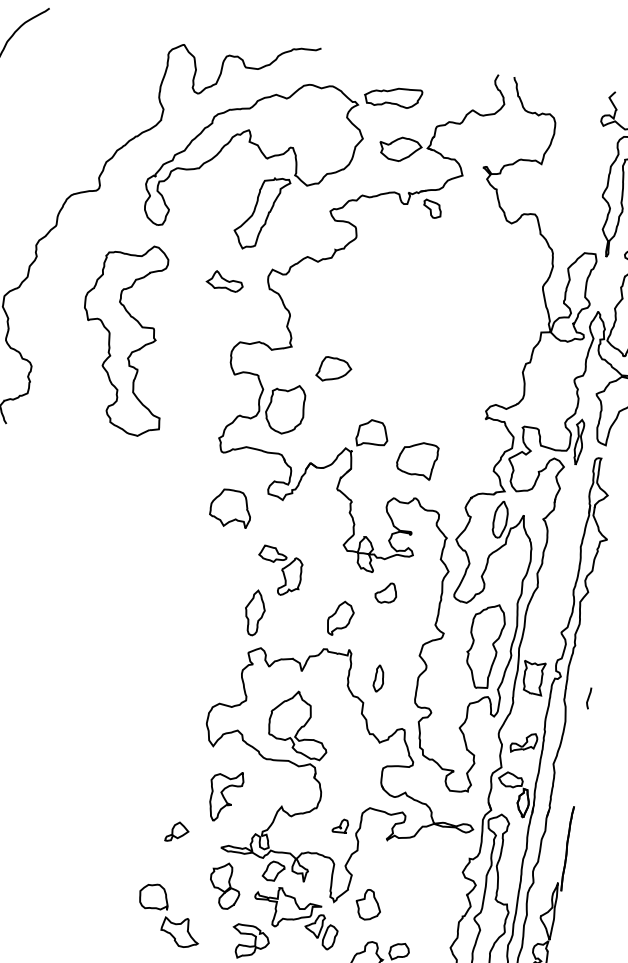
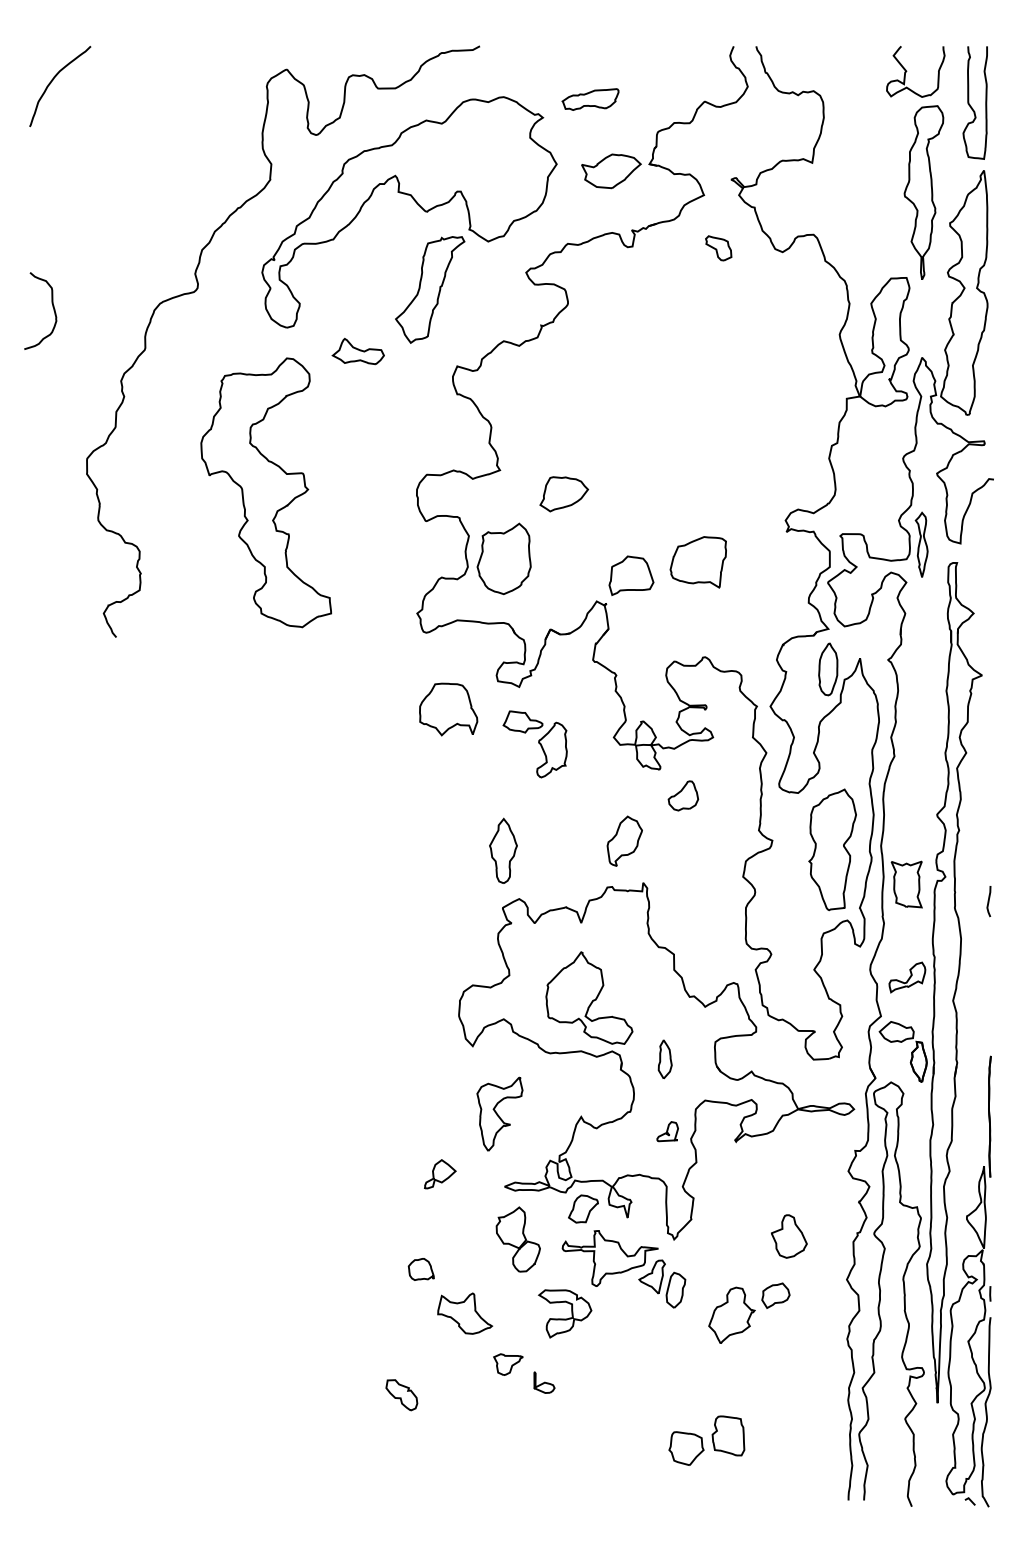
part: (393, 97) -> (590, 99), size x0.7
part: (432, 209) -> (718, 248), moved
part: (224, 281) -> (357, 351), moved
part: (416, 460) -> (697, 562), moved
part: (278, 571) -> (534, 744), moved
part: (378, 678) -> (664, 1059), moved
part: (153, 896) -> (420, 1269), size x0.6
part: (368, 904) -> (789, 1236), moved

